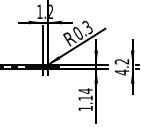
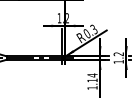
text: (121, 71) -> (118, 61), 4.2 -> 1.2

